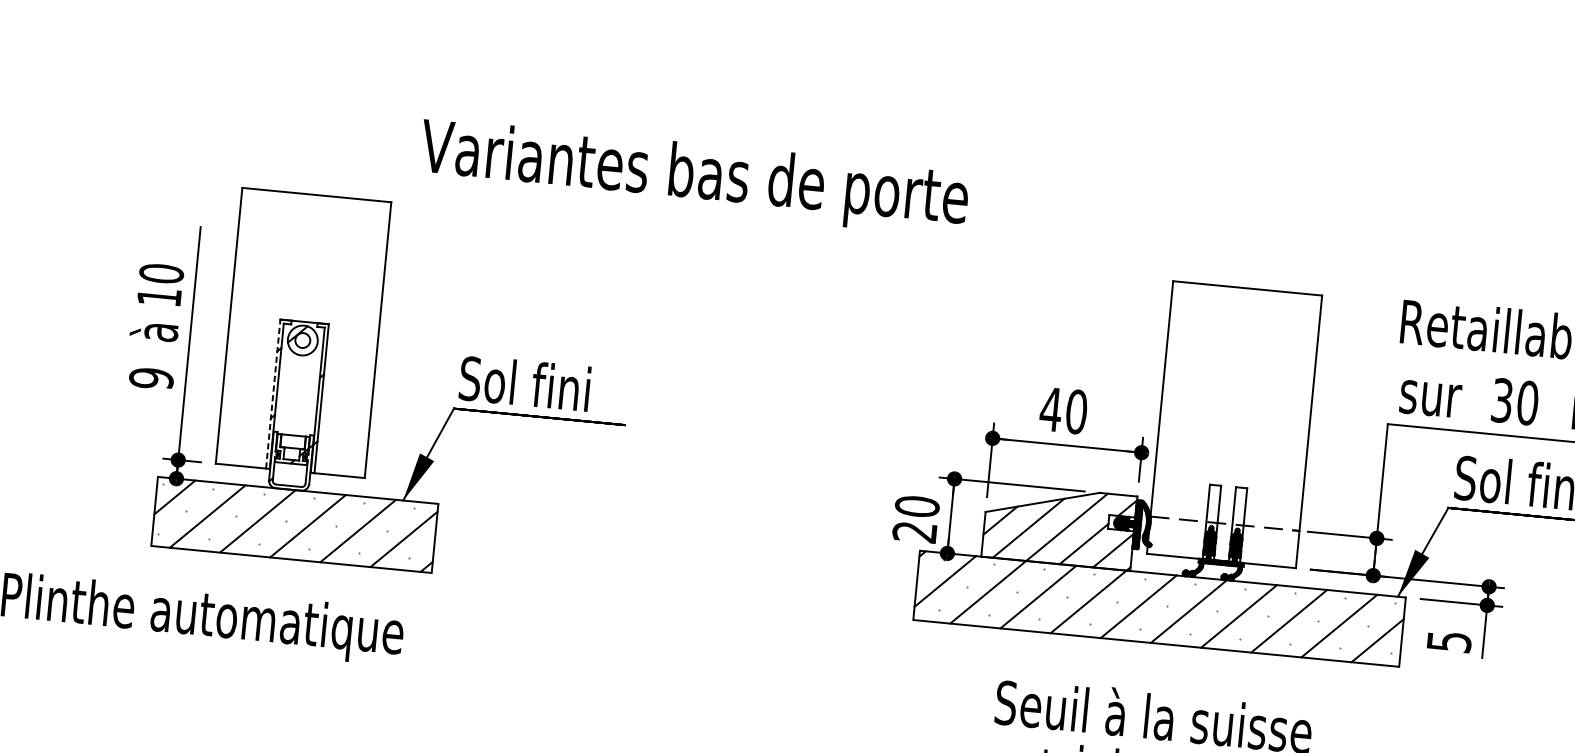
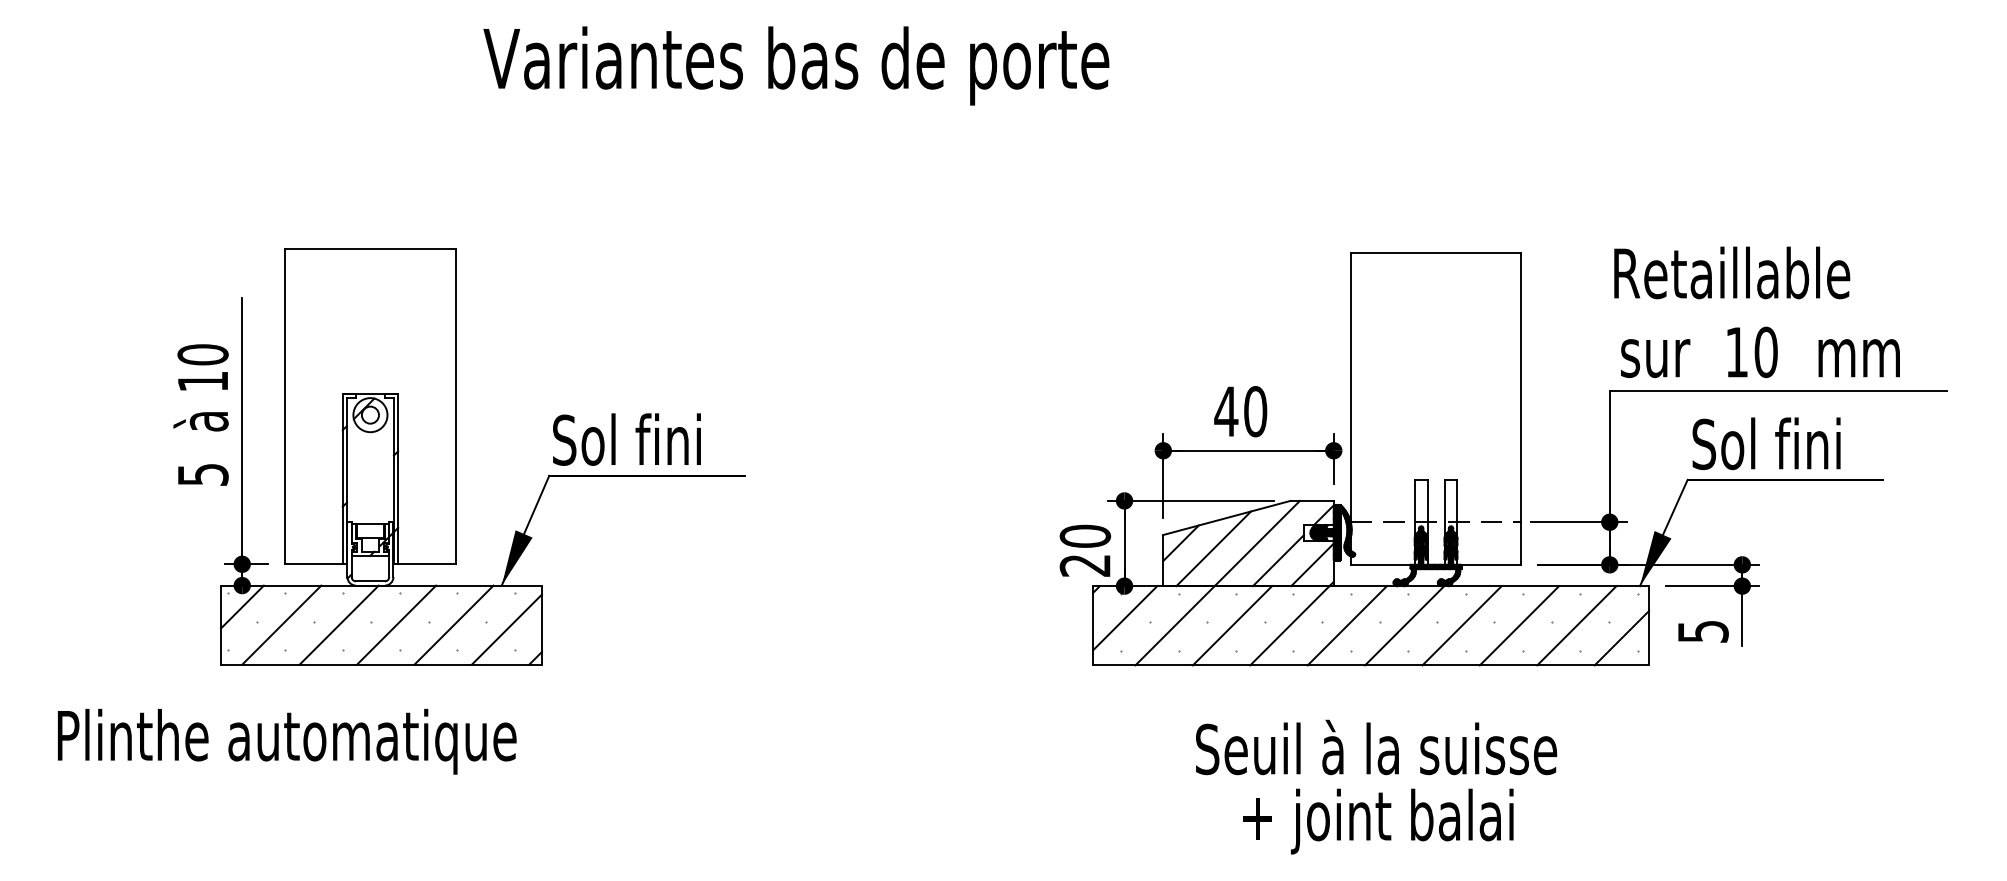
text: (694, 177) -> (796, 65), moved
text: (151, 378) -> (202, 474), 9 -> 5
line: (273, 393) -> (342, 478), dashed -> solid
text: (1501, 400) -> (1736, 352), 30 -> 10

